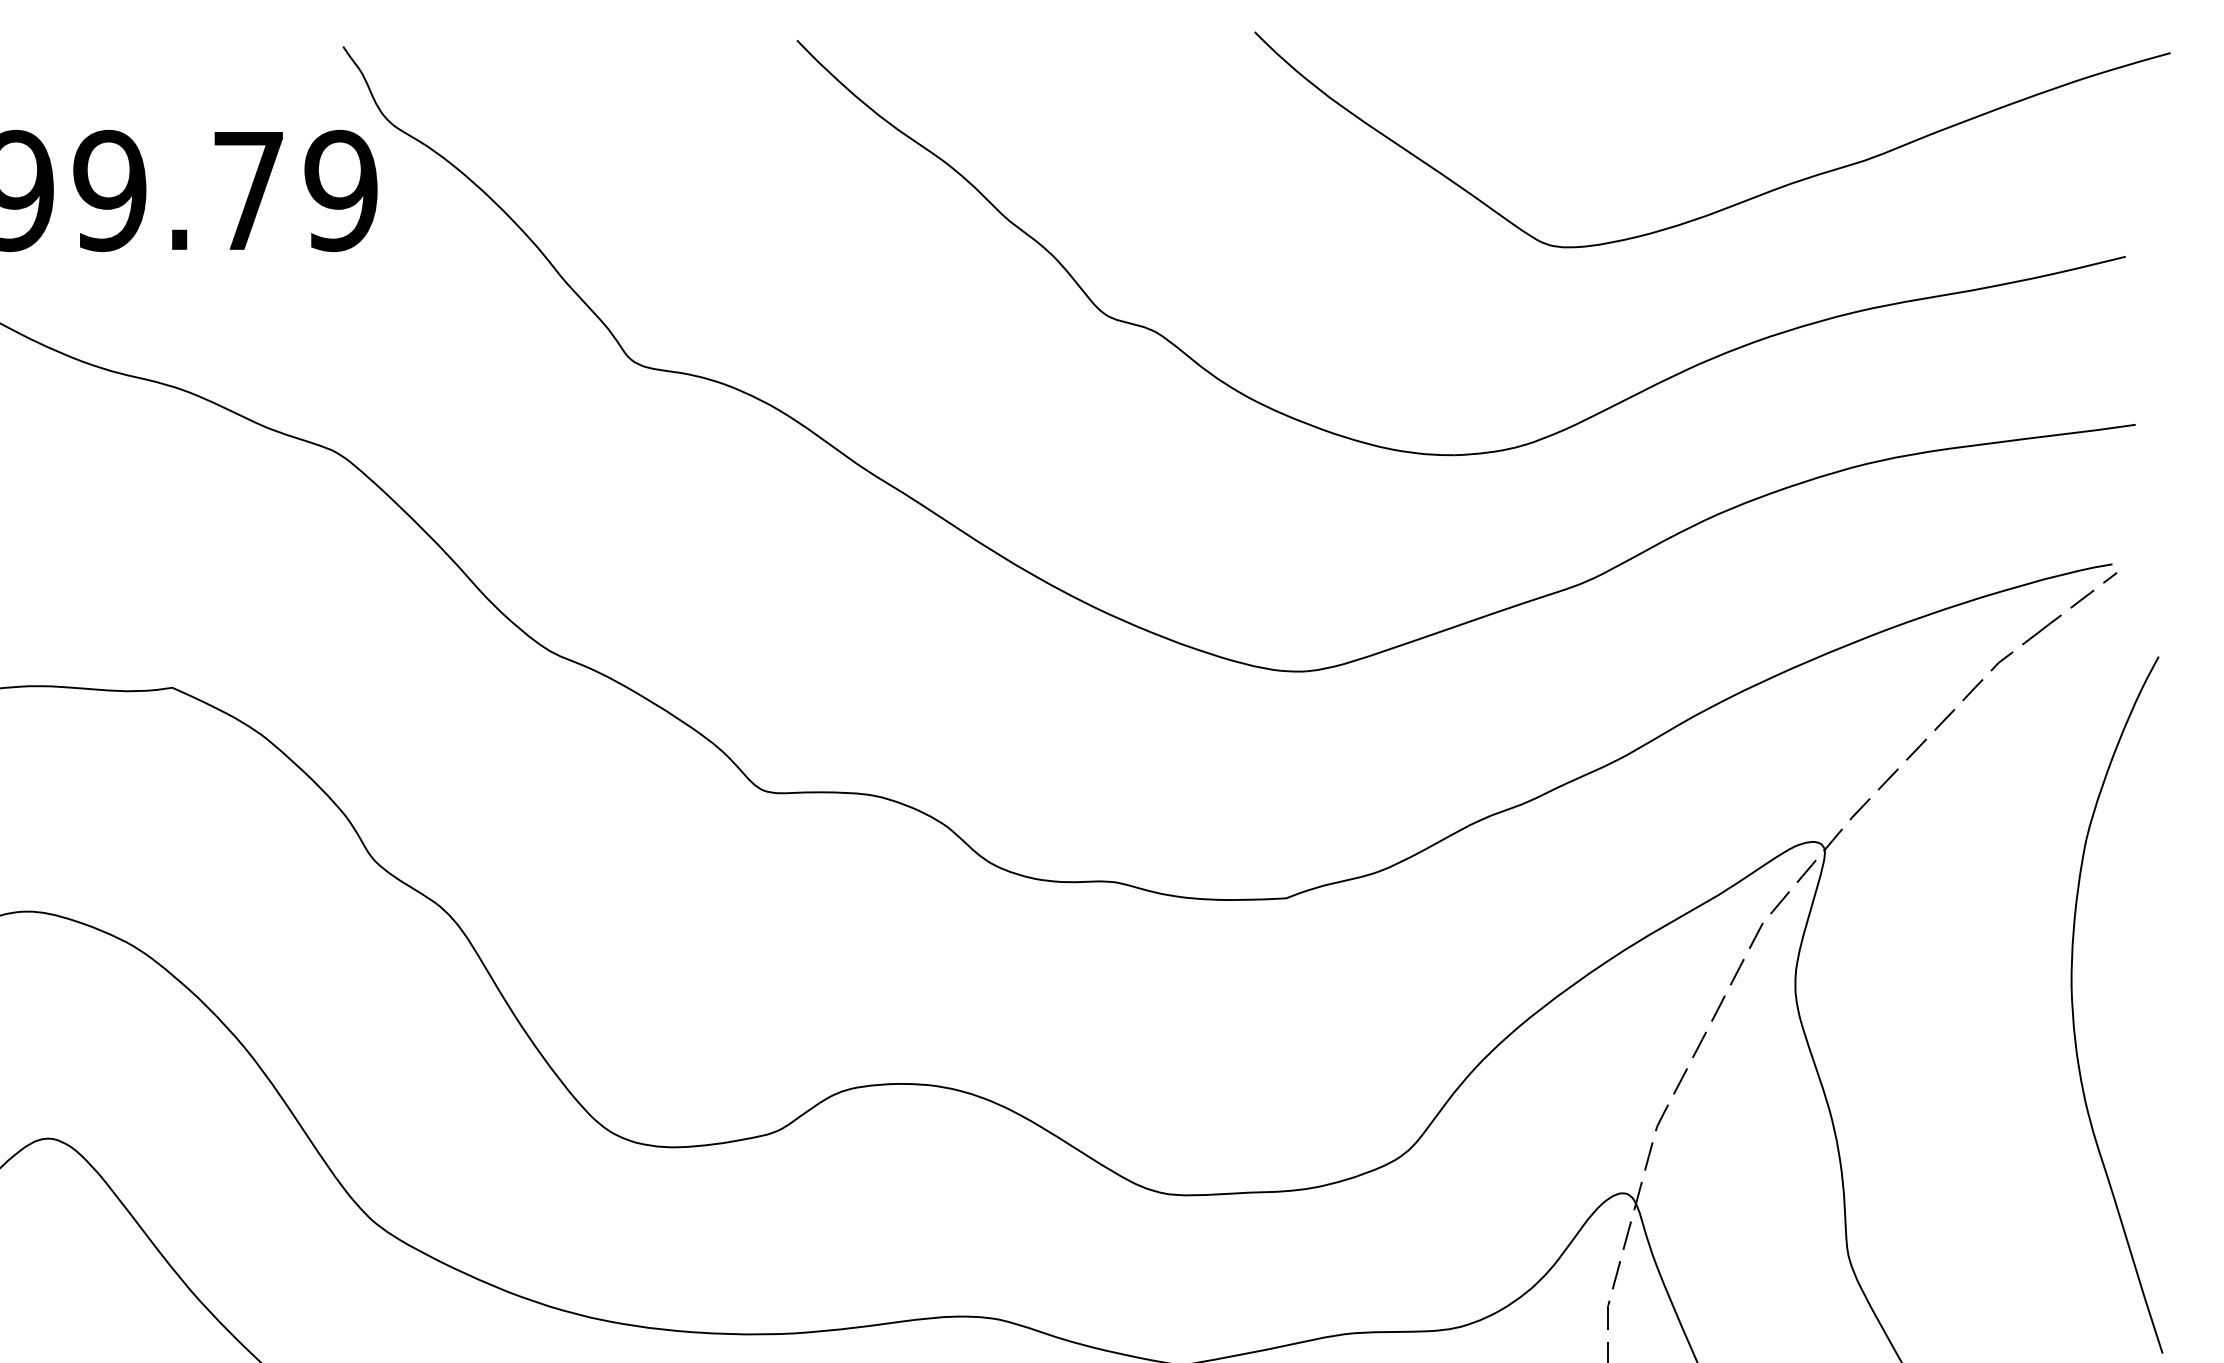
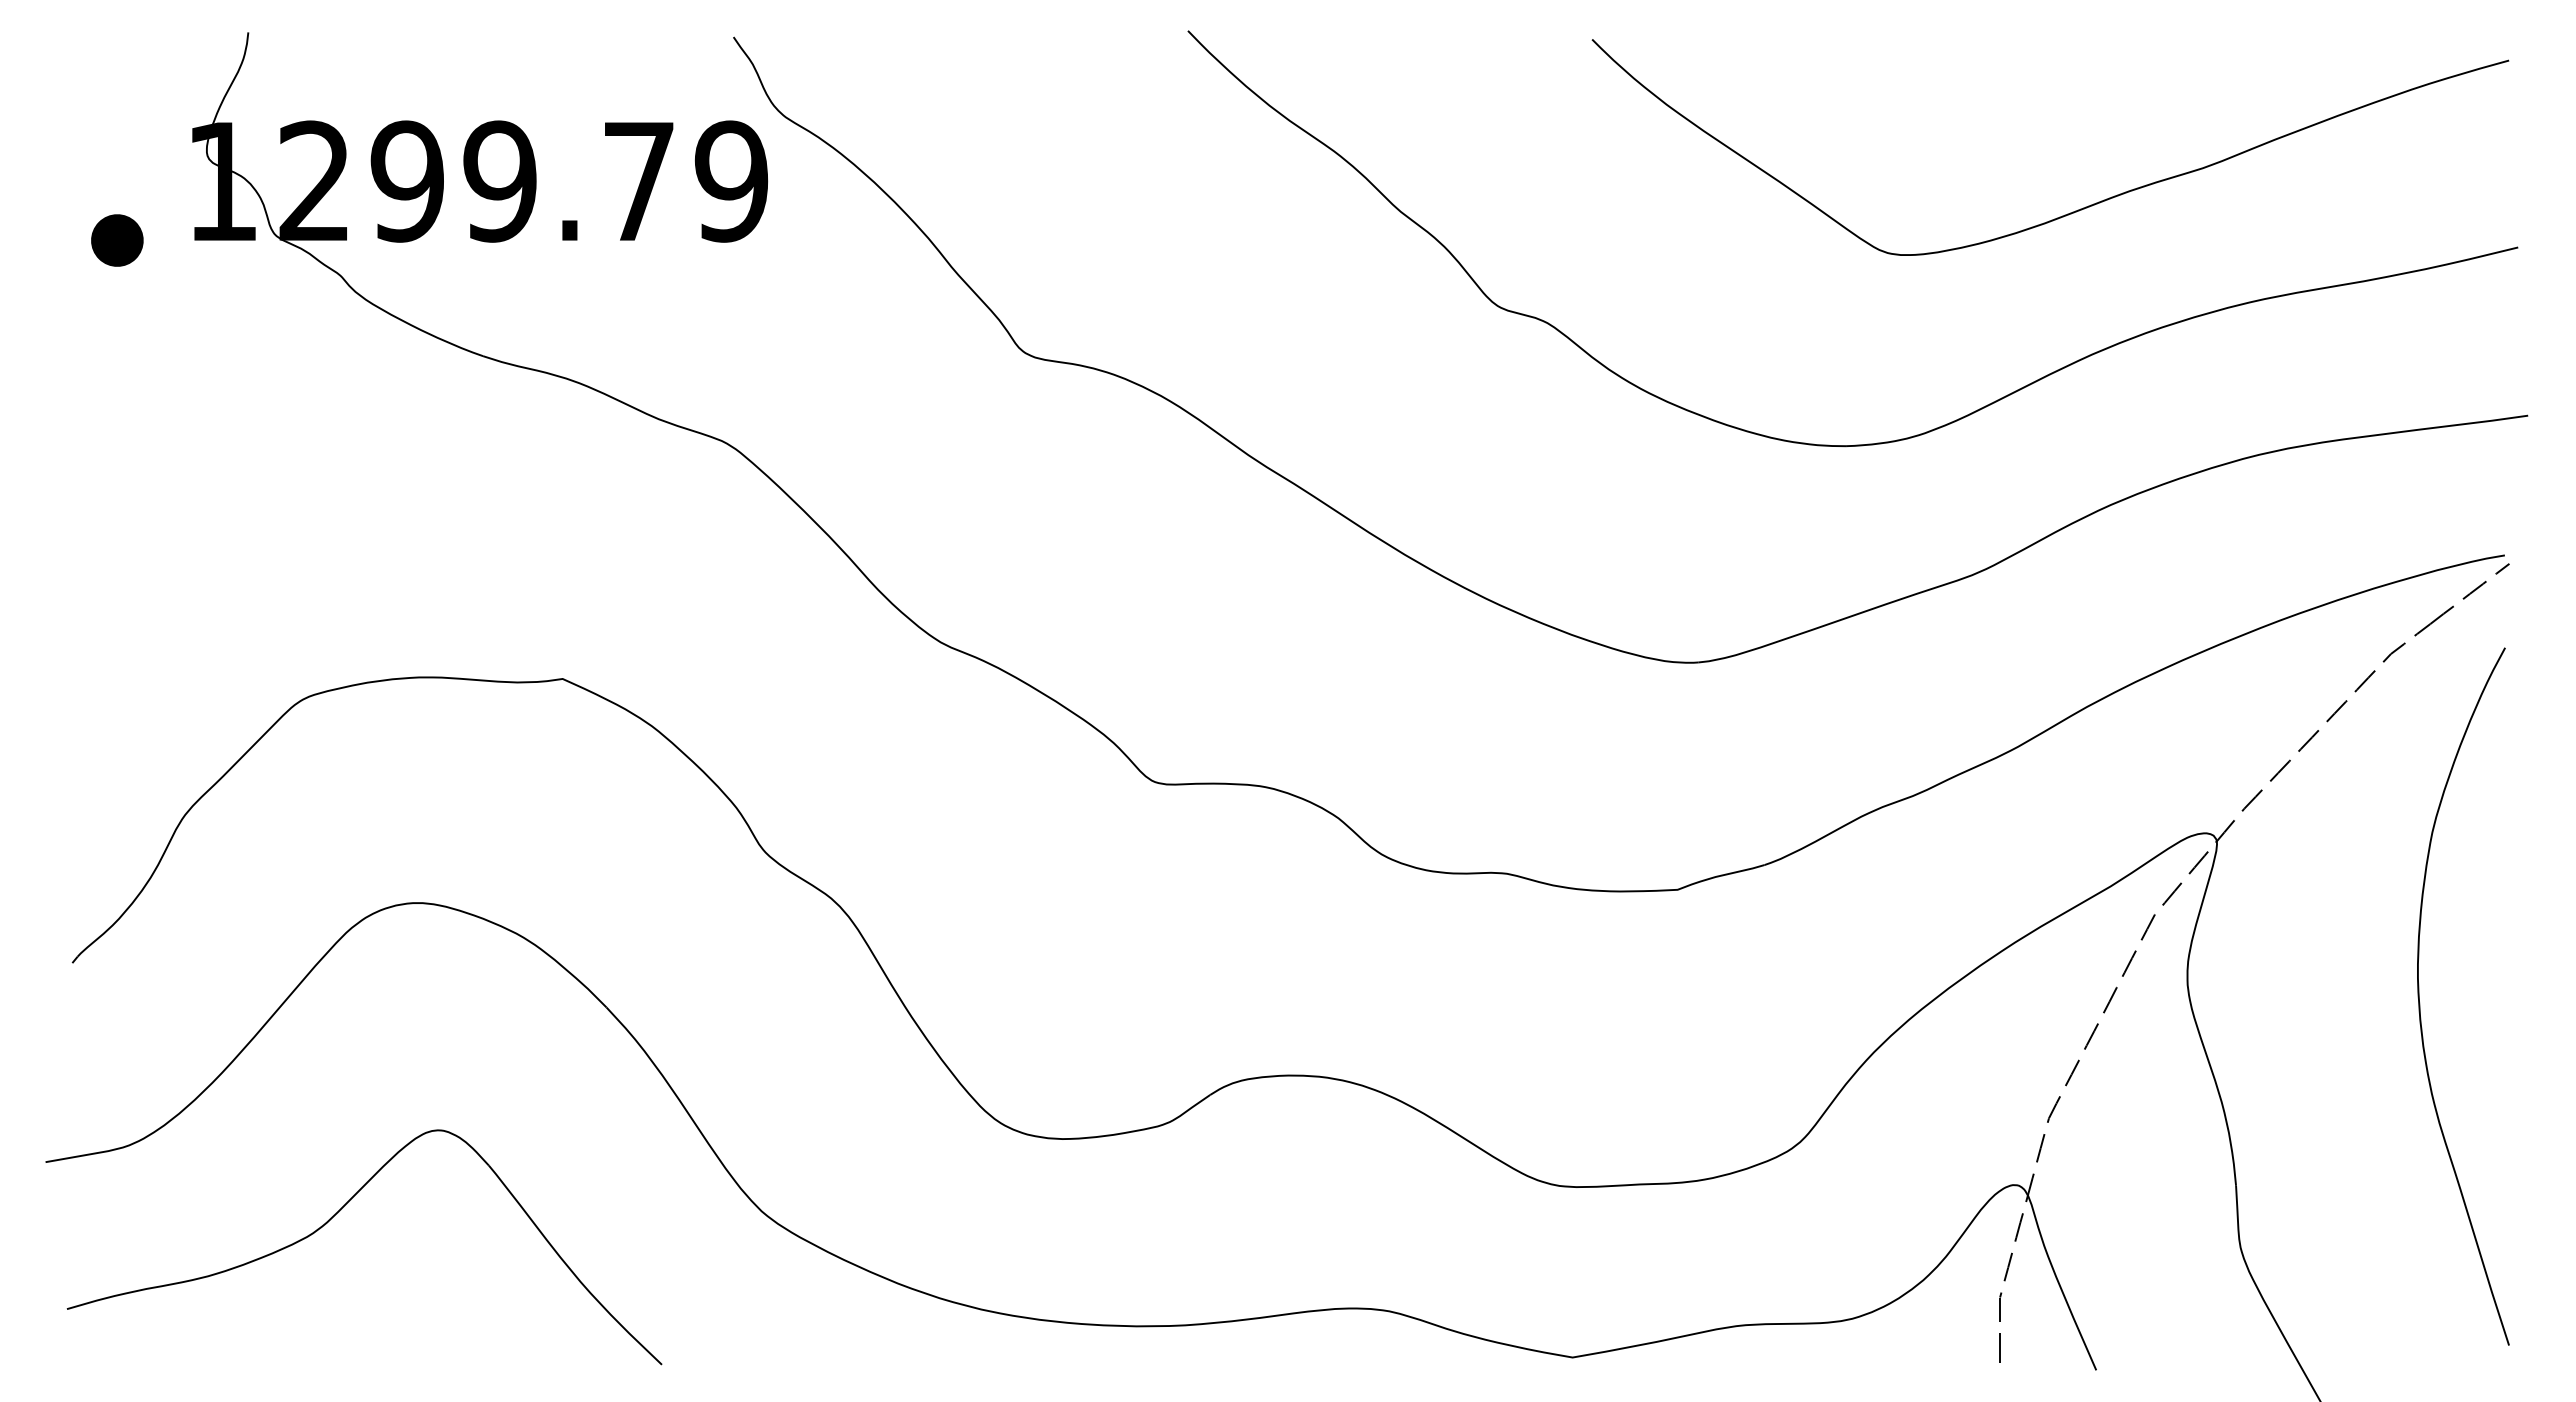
curve: (1734, 203) -> (2072, 211), moved
curve: (2074, 1011) -> (2420, 1003), moved

